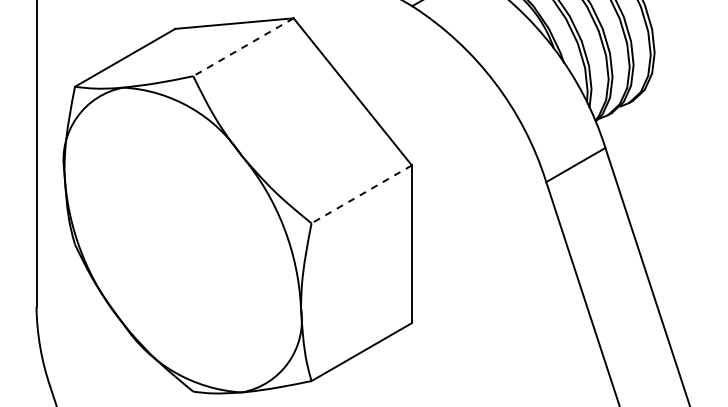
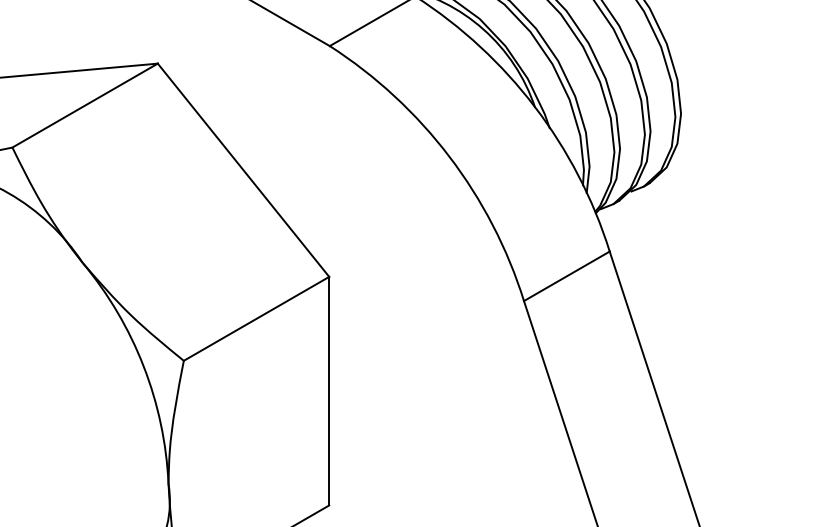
line: (243, 47) -> (85, 105), dashed -> solid
line: (361, 194) -> (256, 318), dashed -> solid

